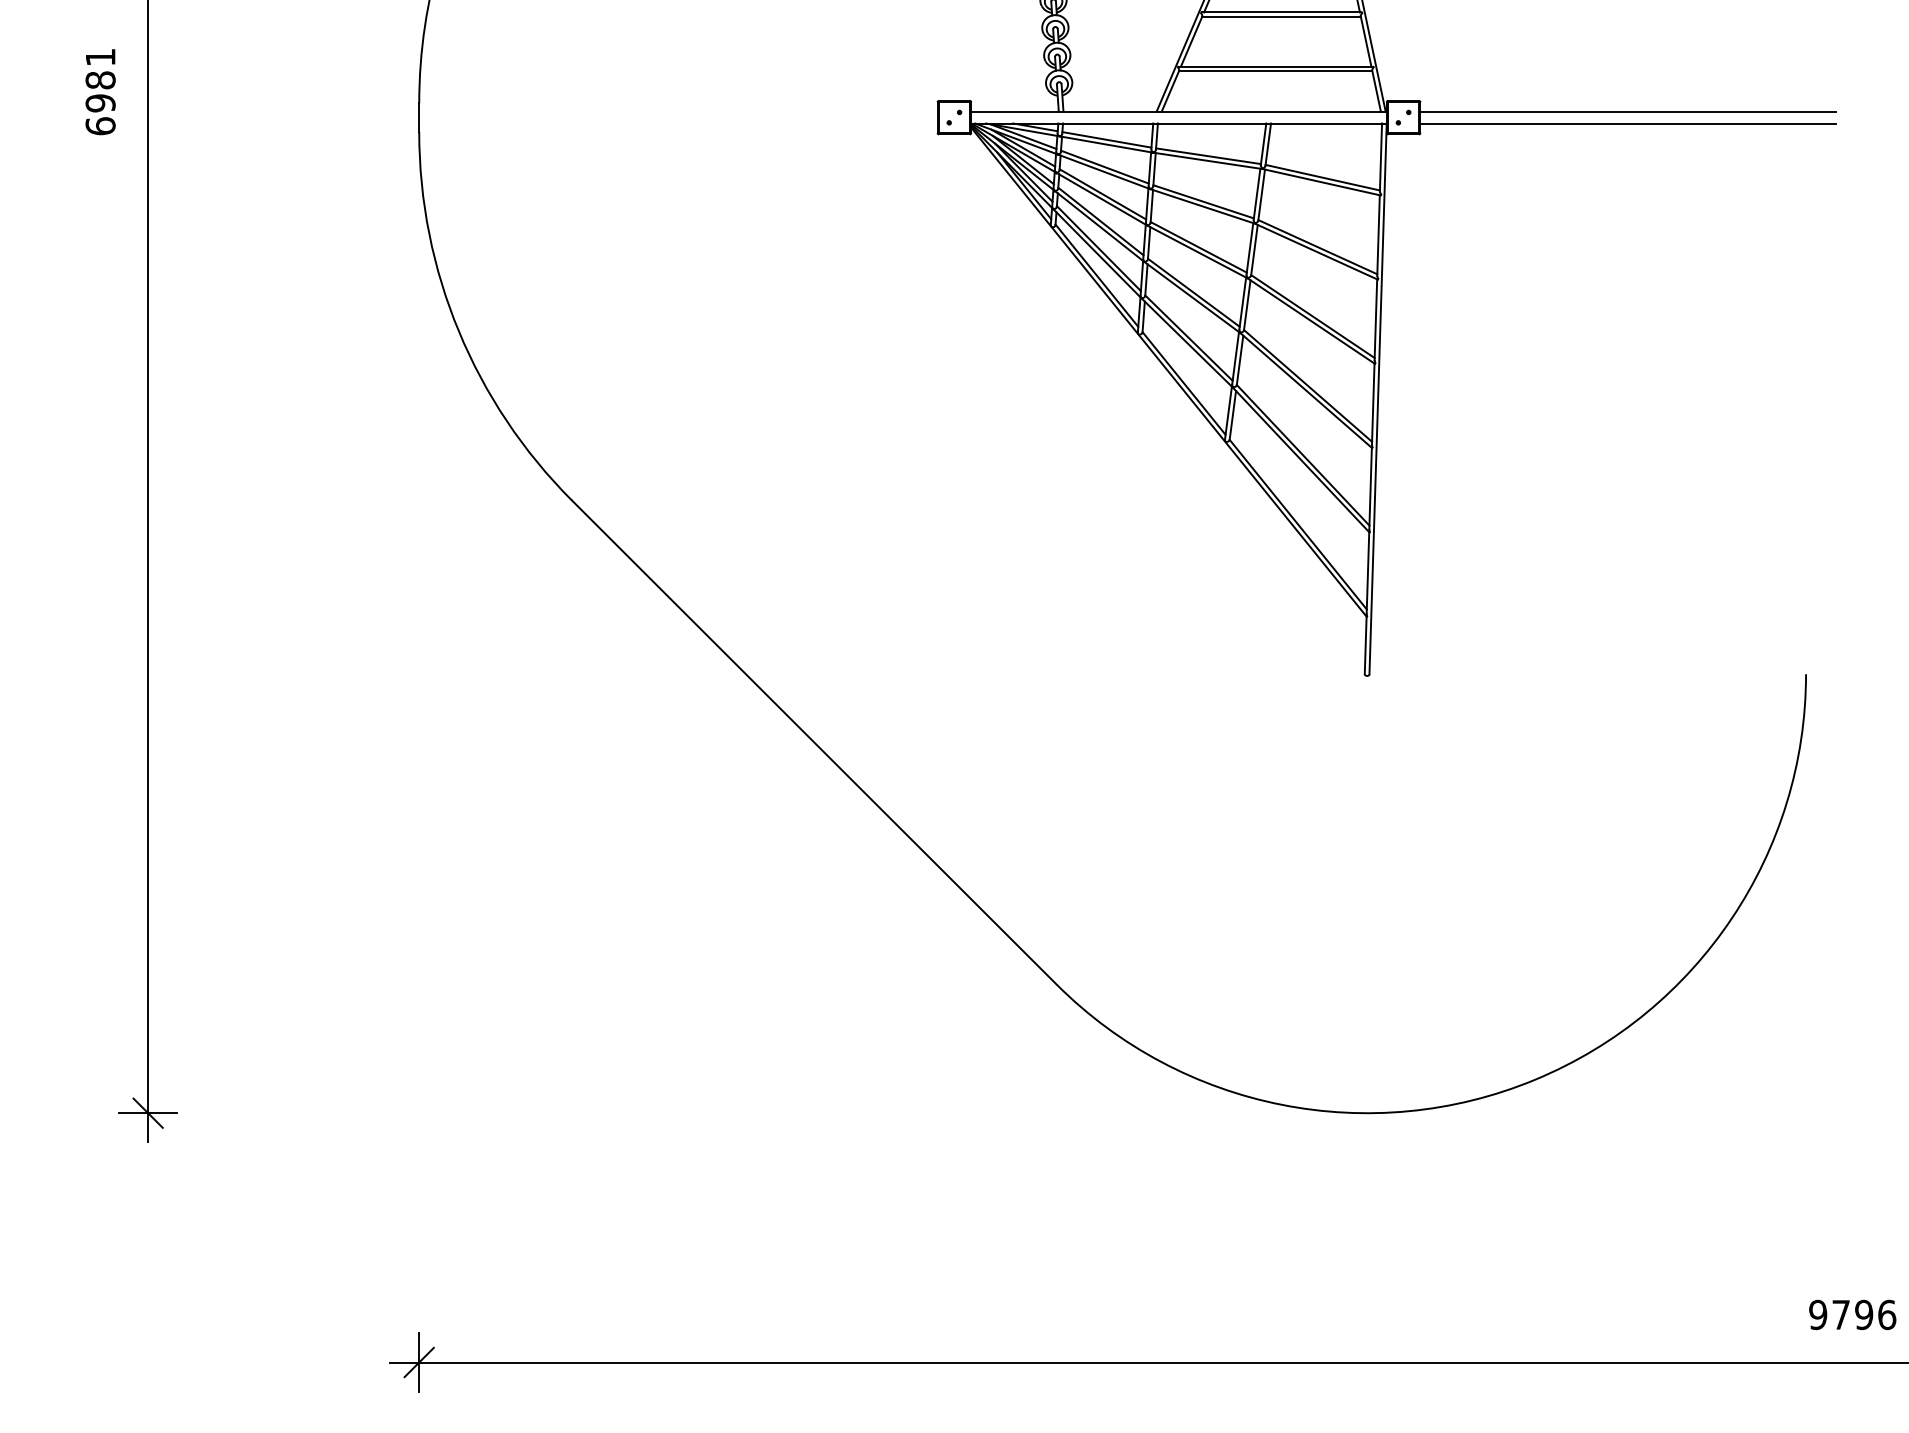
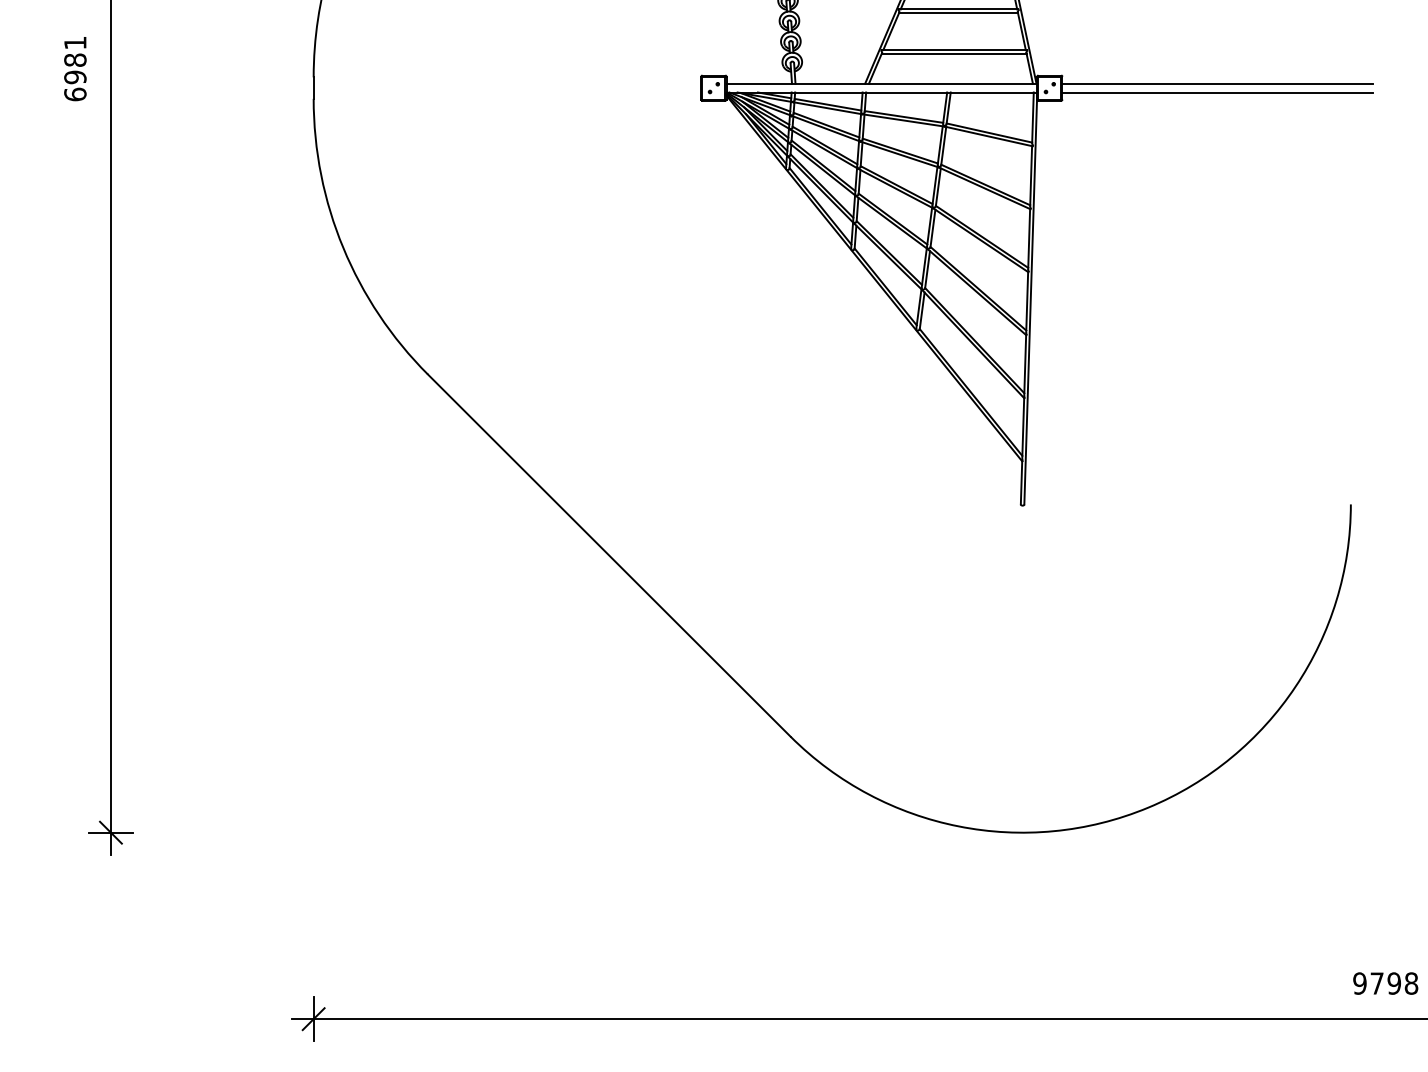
text: (1887, 1314) -> (1411, 983), 9796 -> 9798

